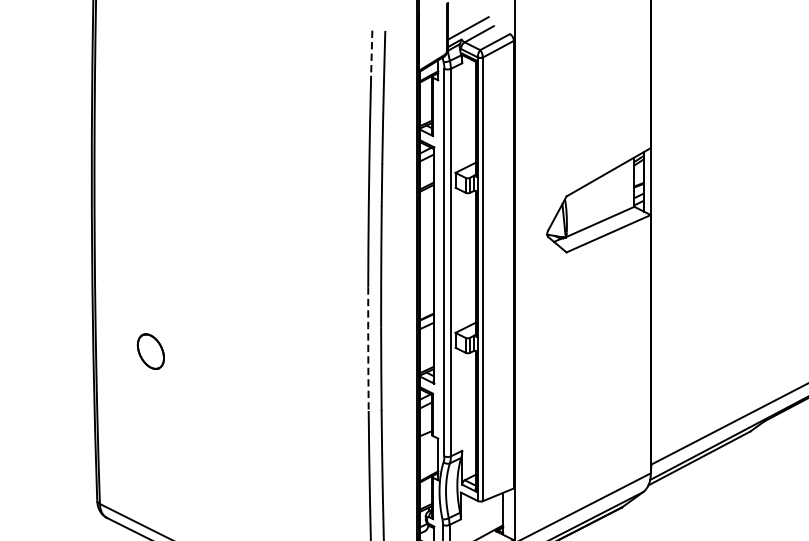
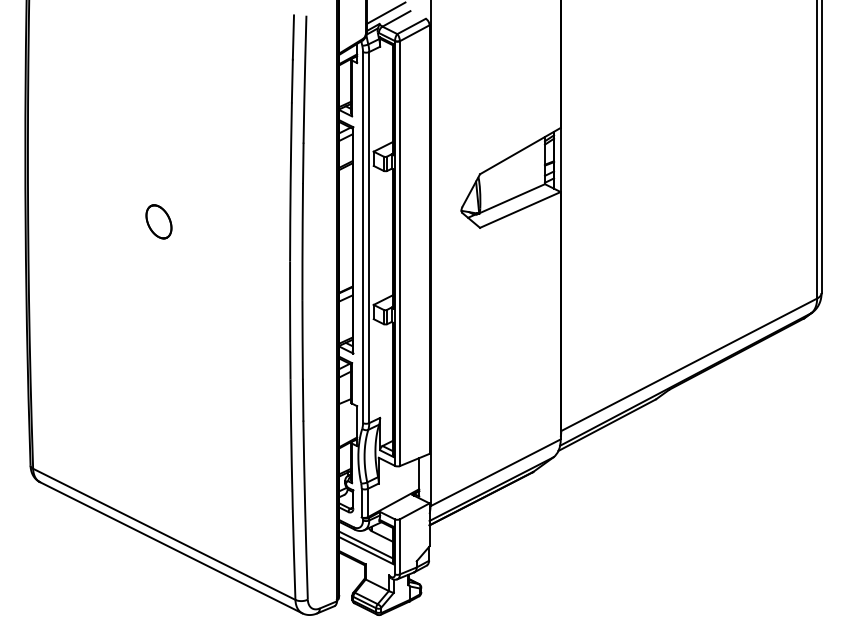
line: (371, 54) -> (293, 38), dashed -> solid
line: (368, 349) -> (290, 320), dashed -> solid
part: (150, 351) -> (158, 221), moved

